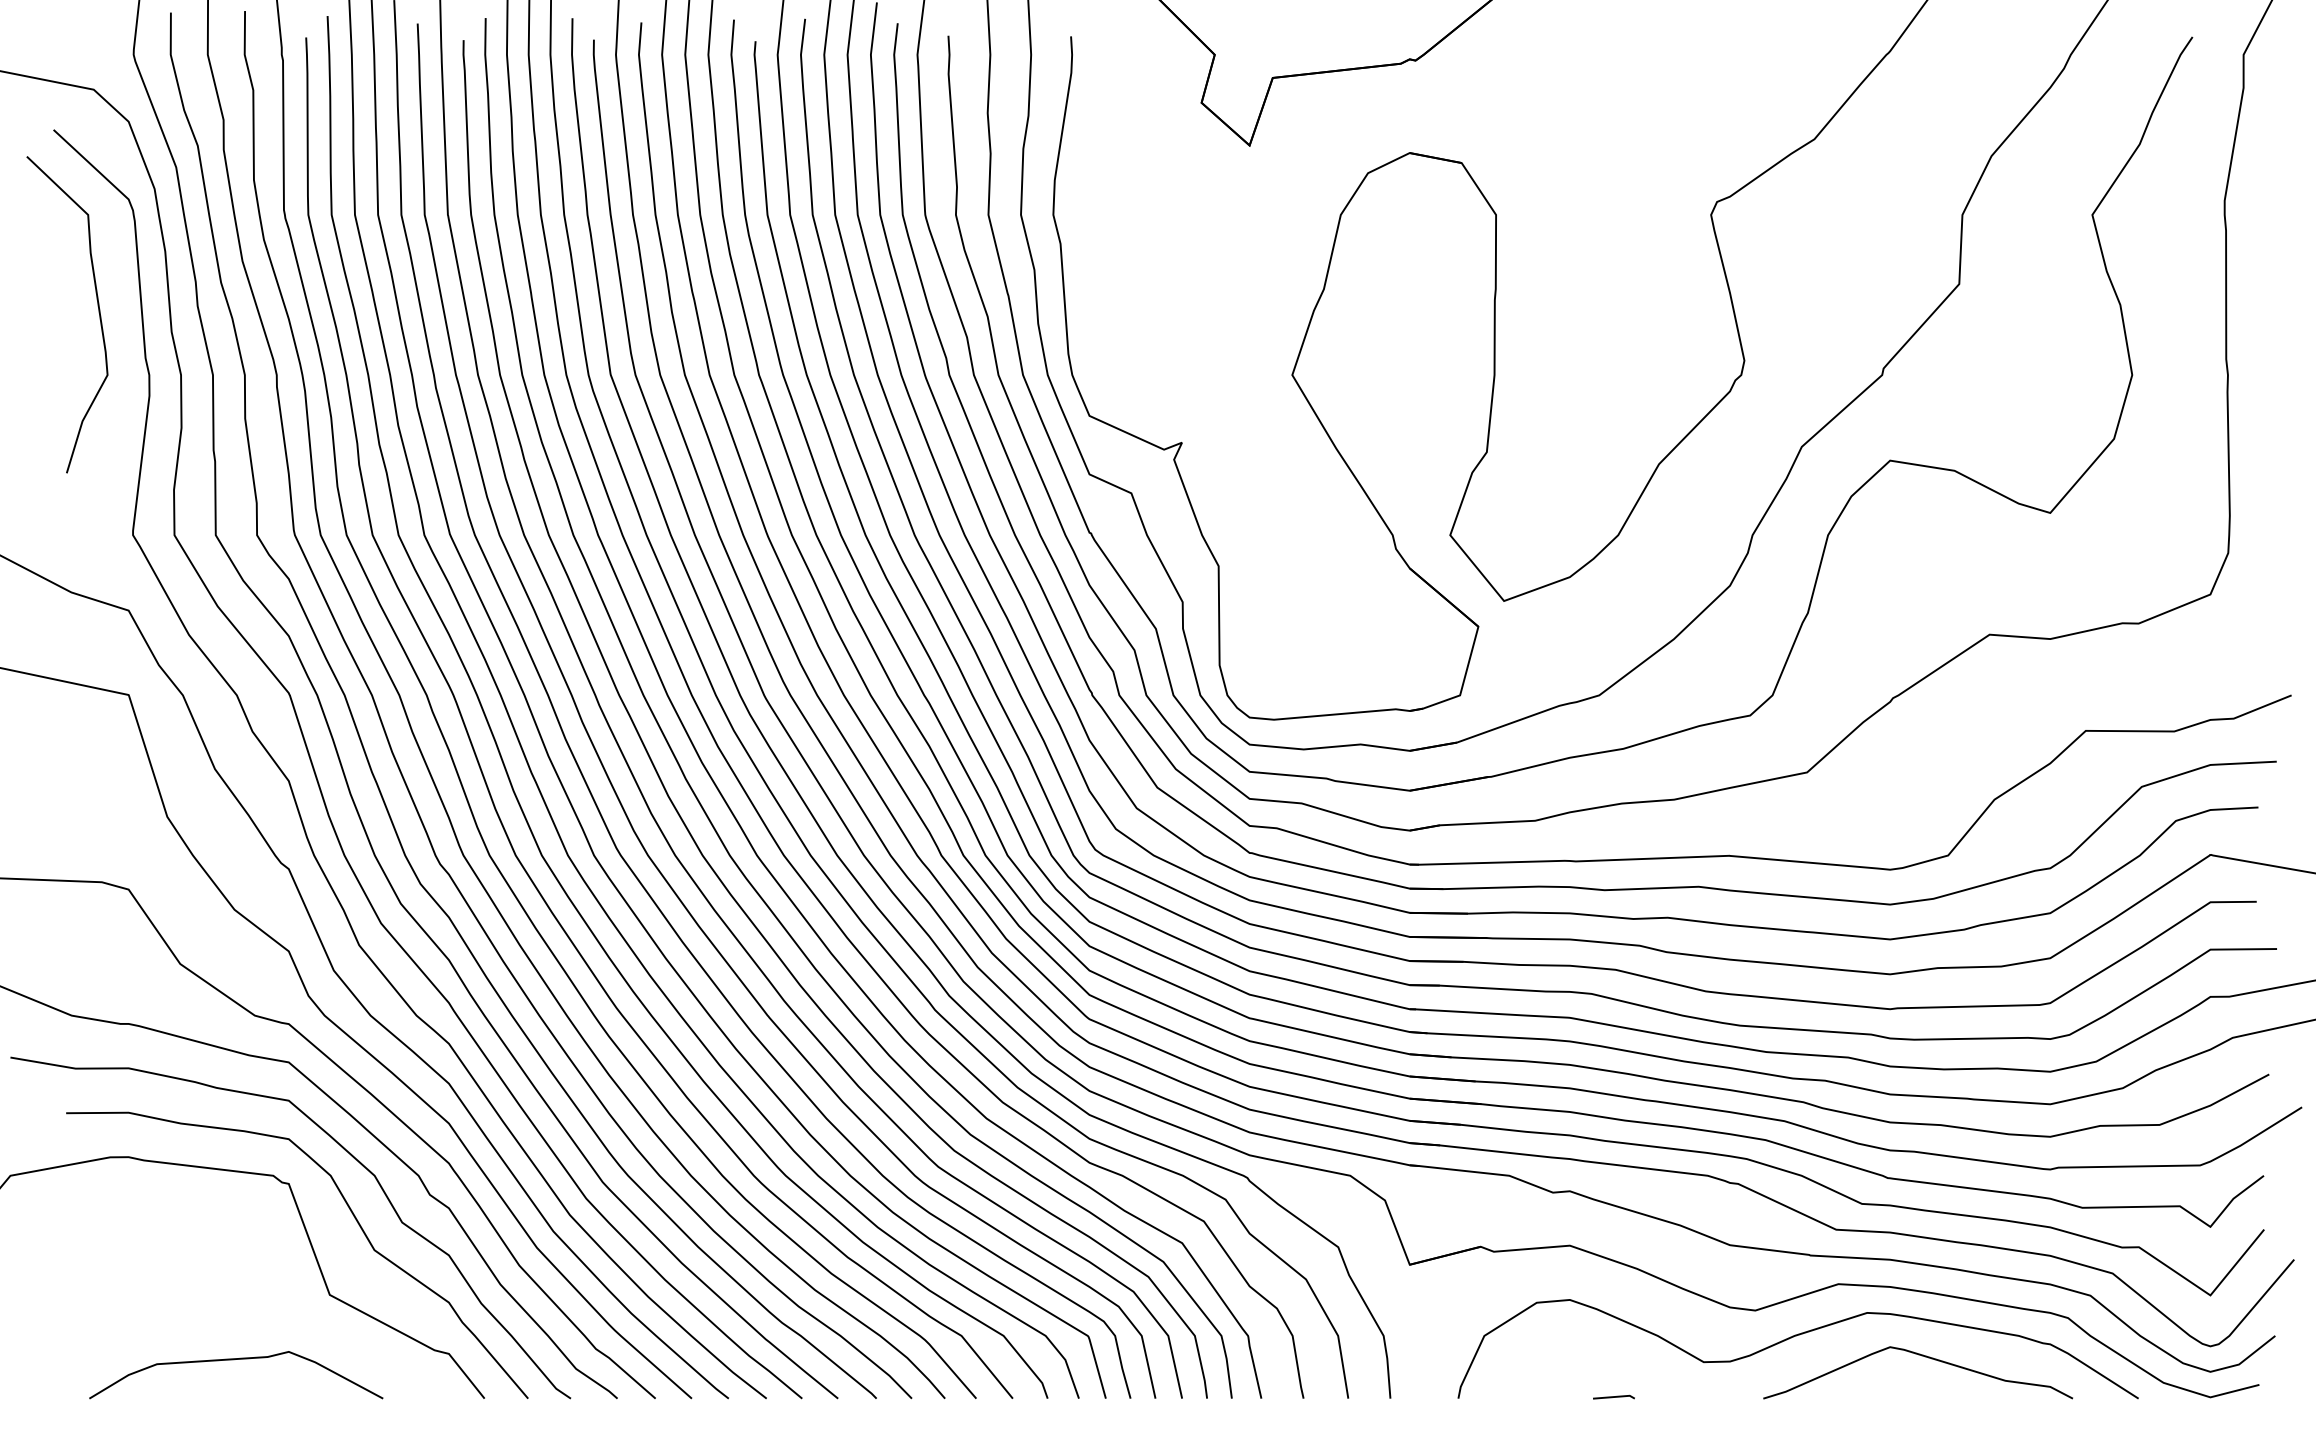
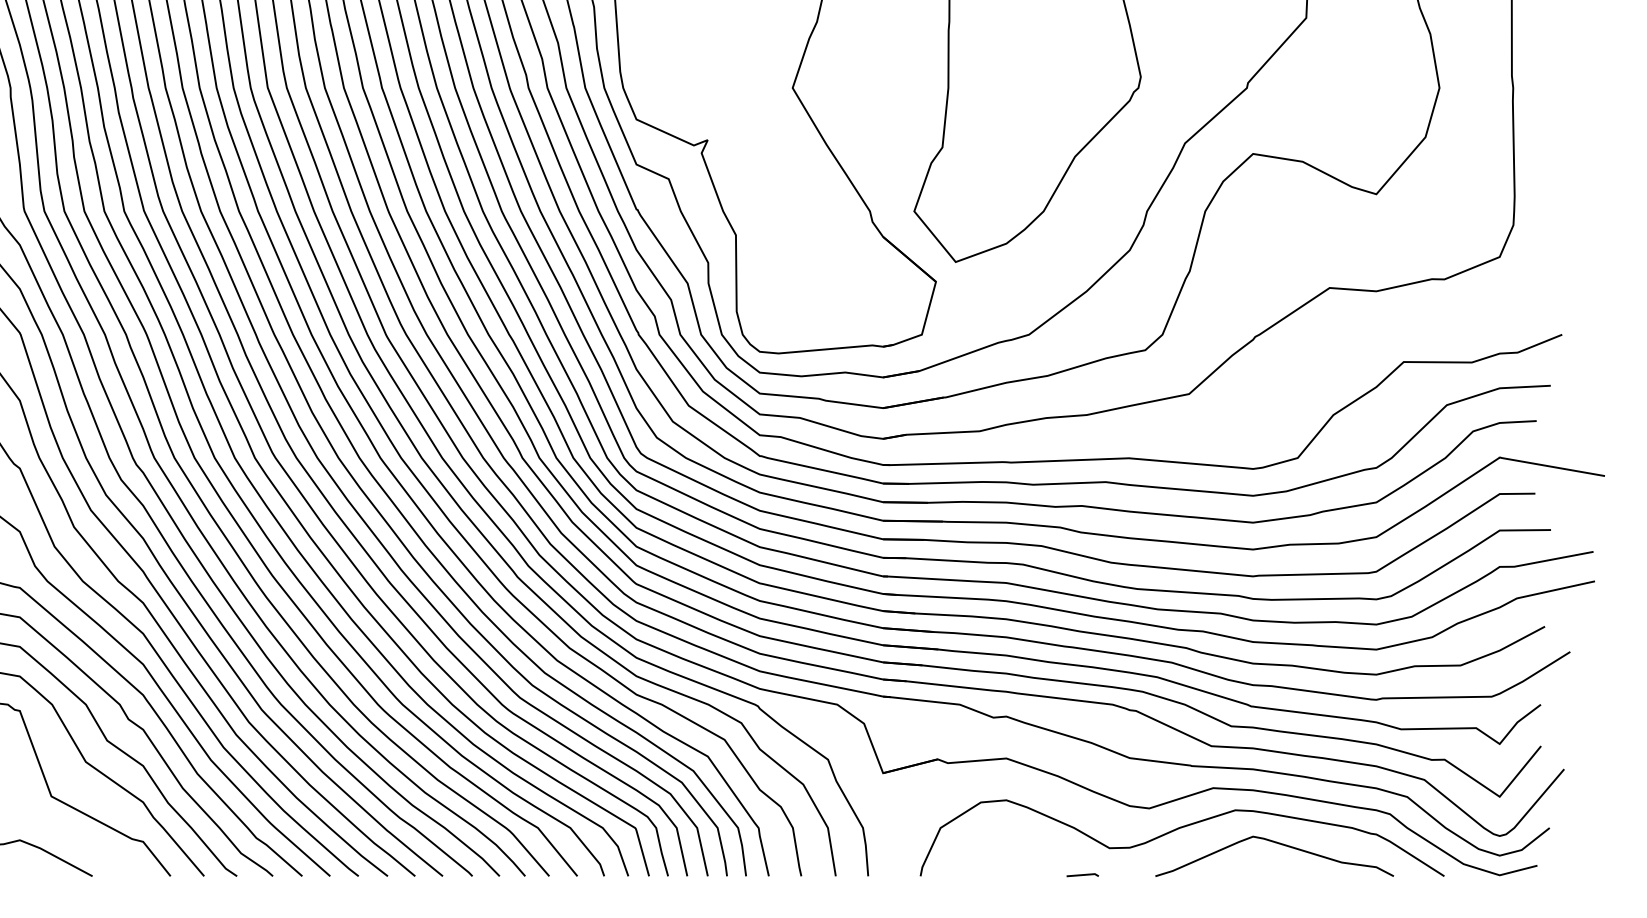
line: (1613, 1396) -> (1082, 874), moved

